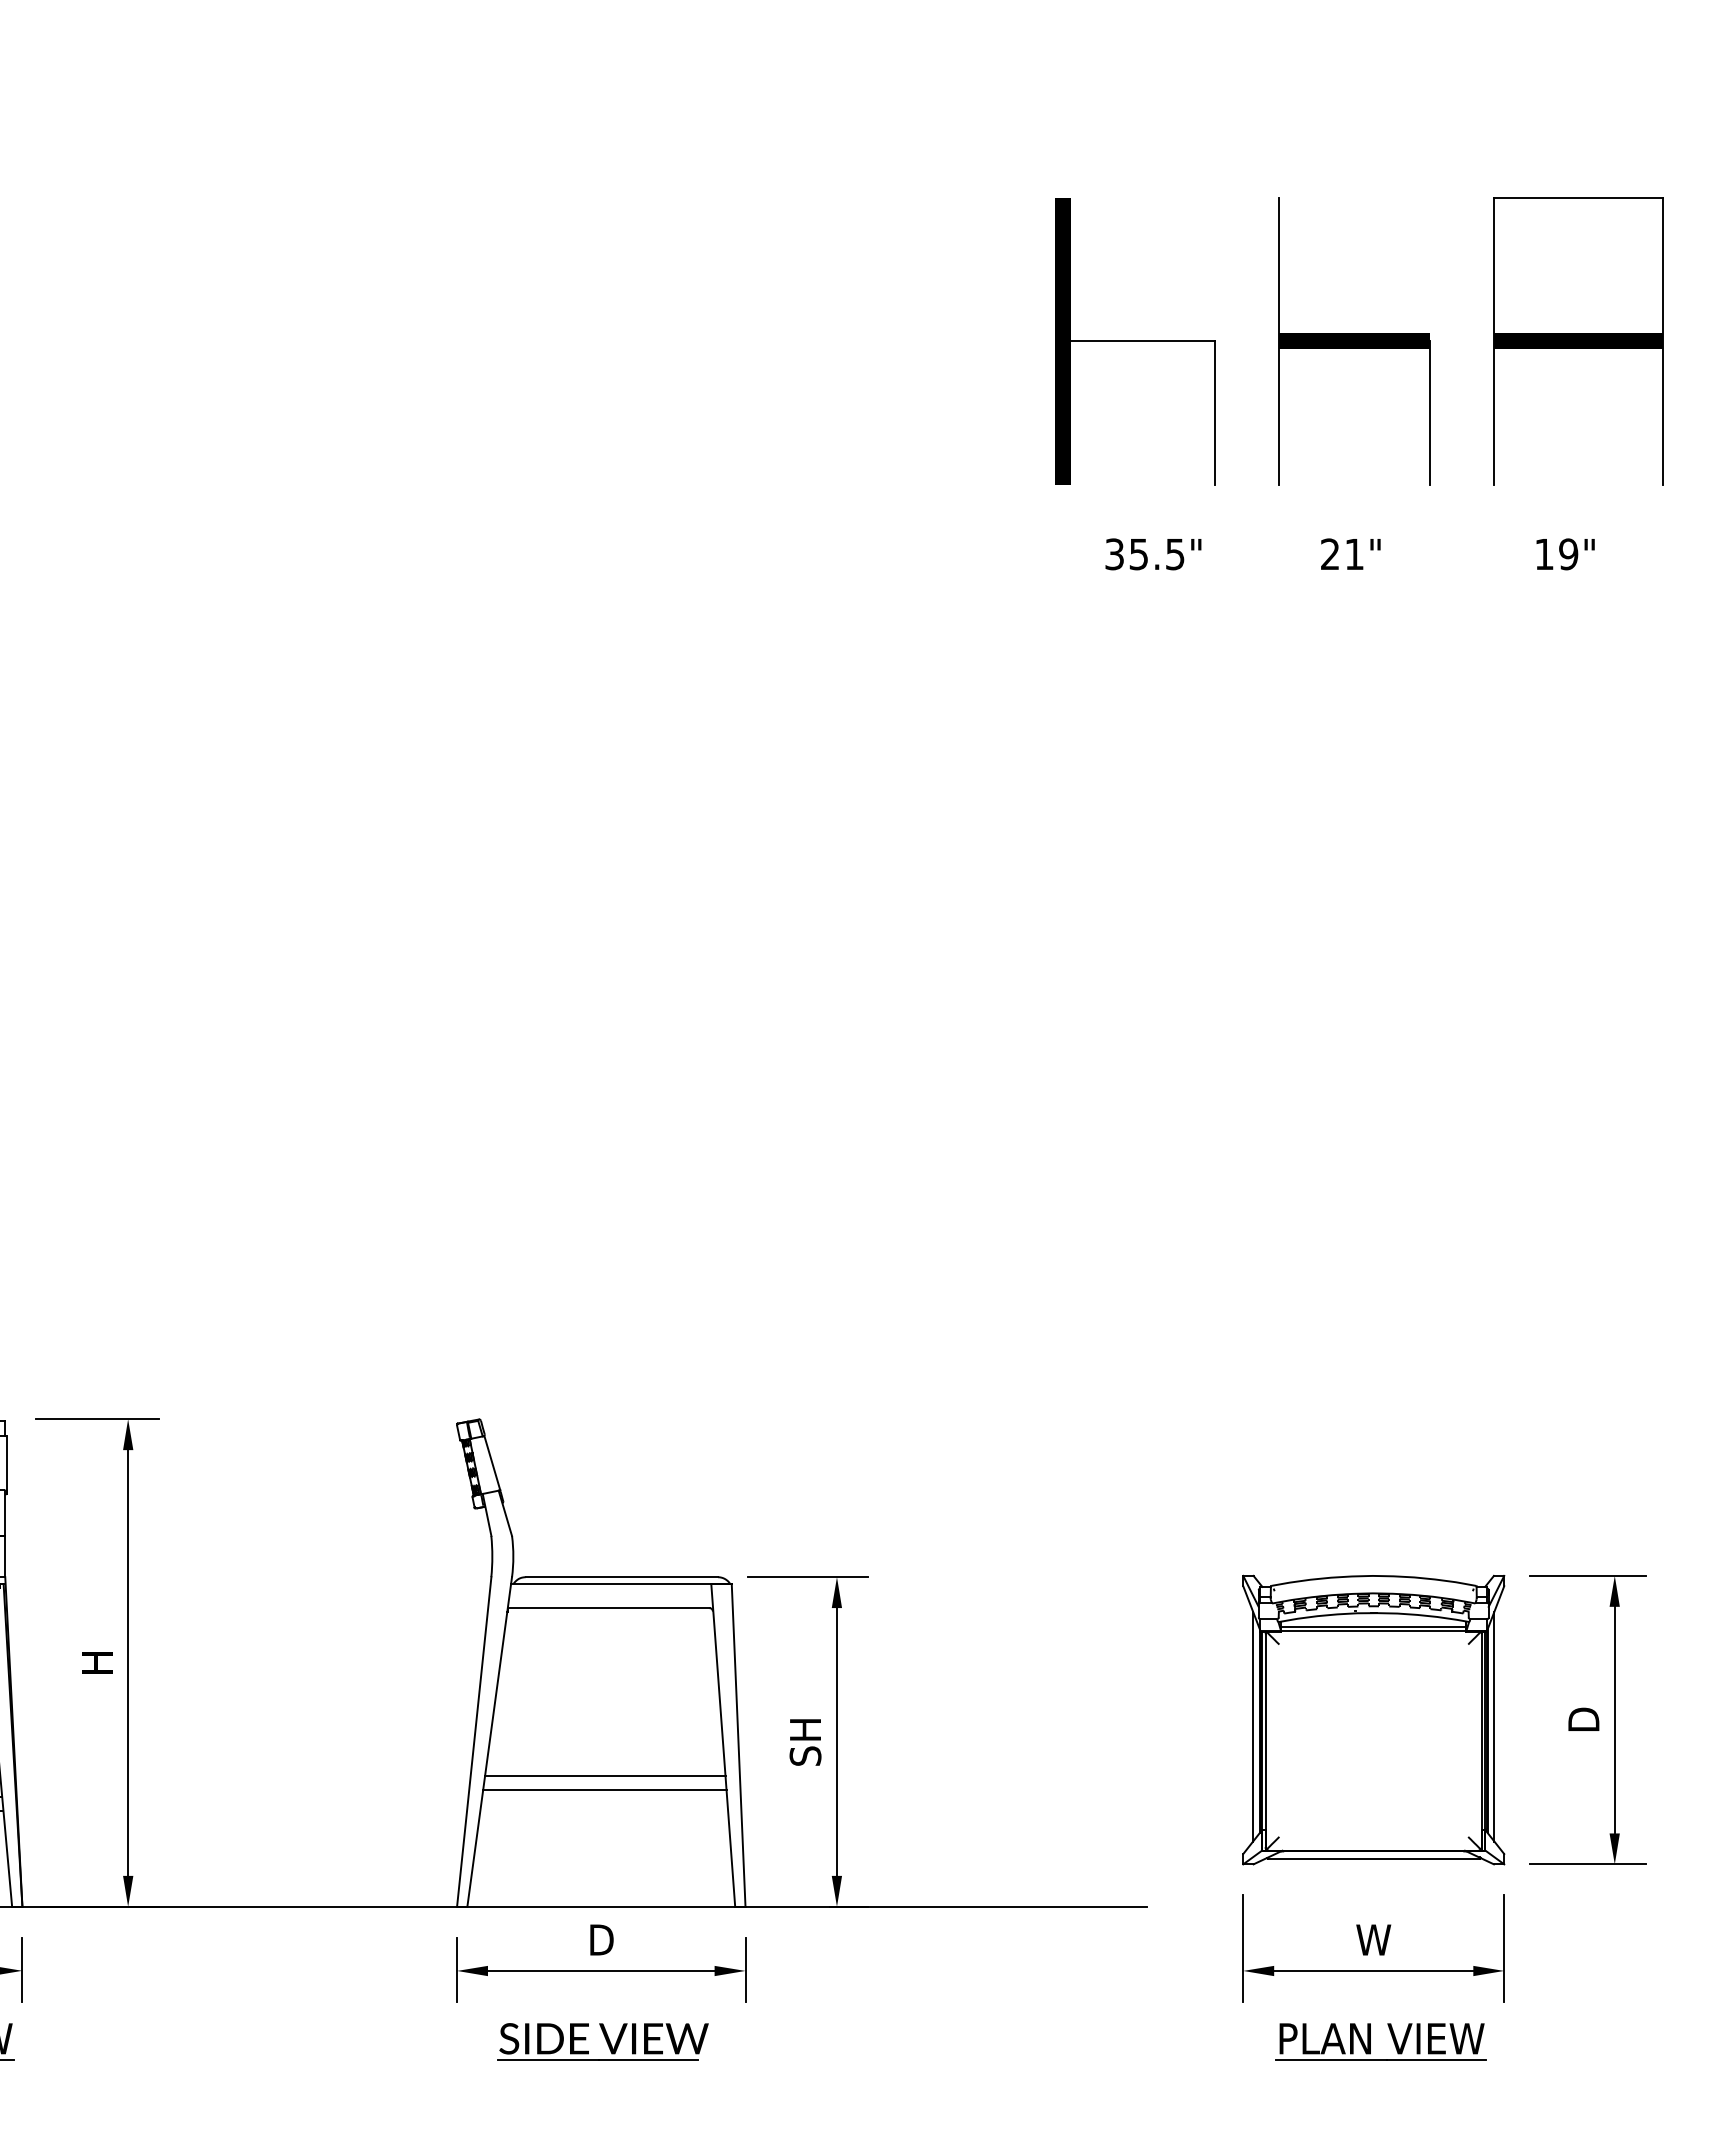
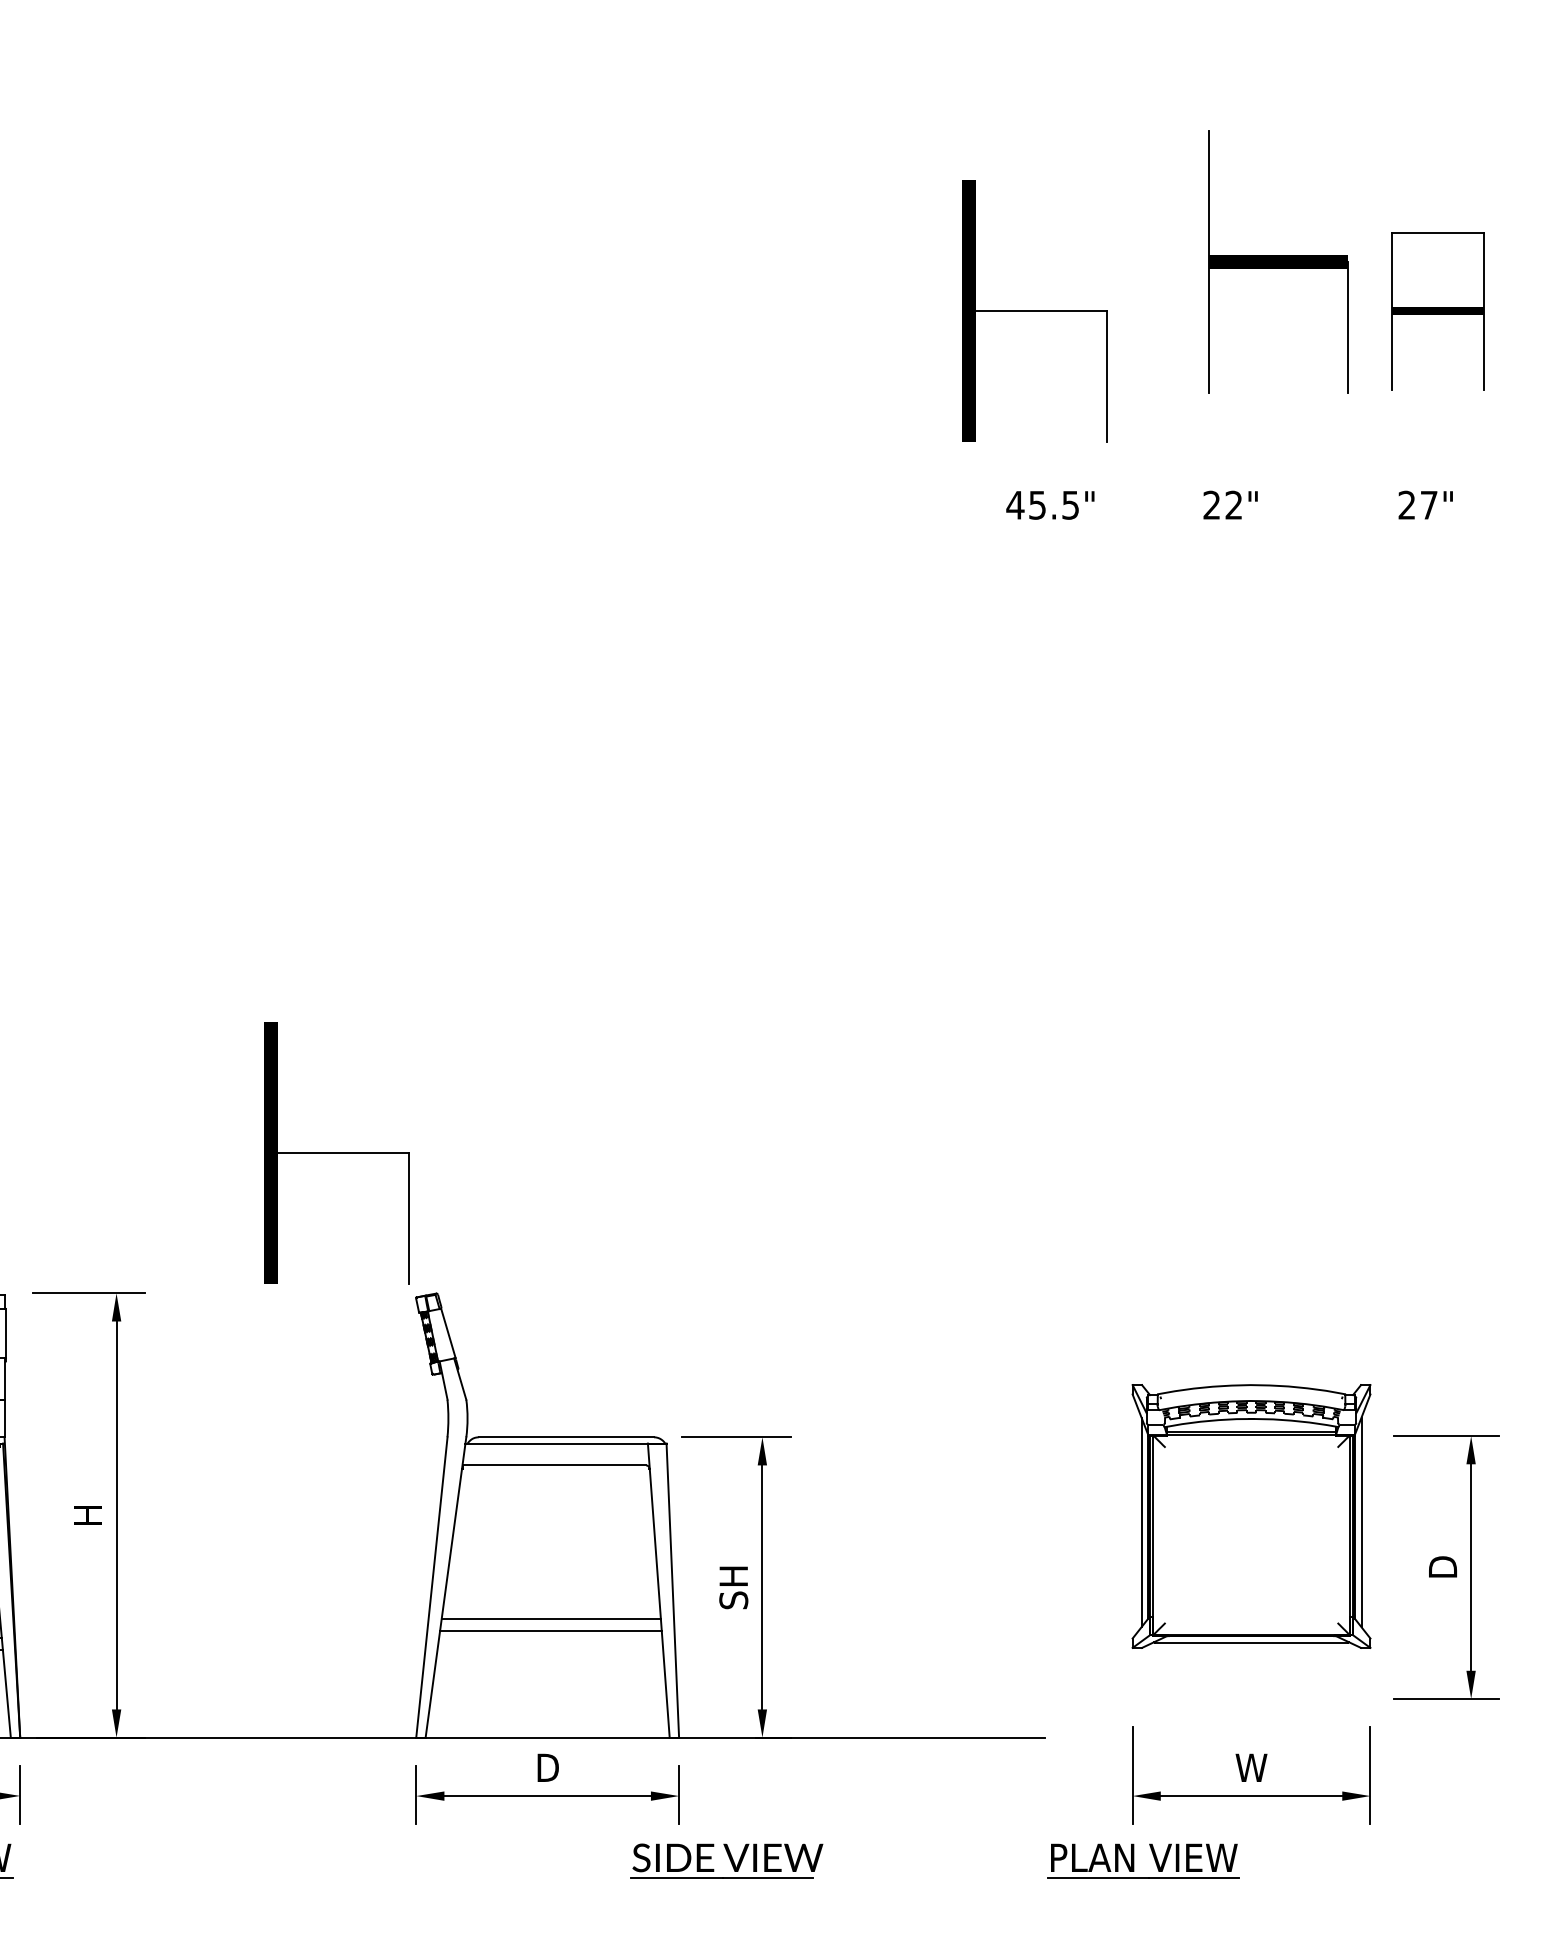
part: (1354, 341) -> (1278, 262), moved
part: (1578, 341) -> (1438, 311), size x0.6
text: (1354, 553) -> (1233, 504), 21" -> 22"
text: (1114, 554) -> (1015, 505), 35.5" -> 45.5"
text: (1556, 554) -> (1418, 505), 19" -> 27"
part: (369, 1265) -> (336, 1153), added
part: (1373, 1719) -> (1251, 1515), moved
part: (602, 2041) -> (726, 1860), moved
part: (1370, 2041) -> (1133, 1860), moved

